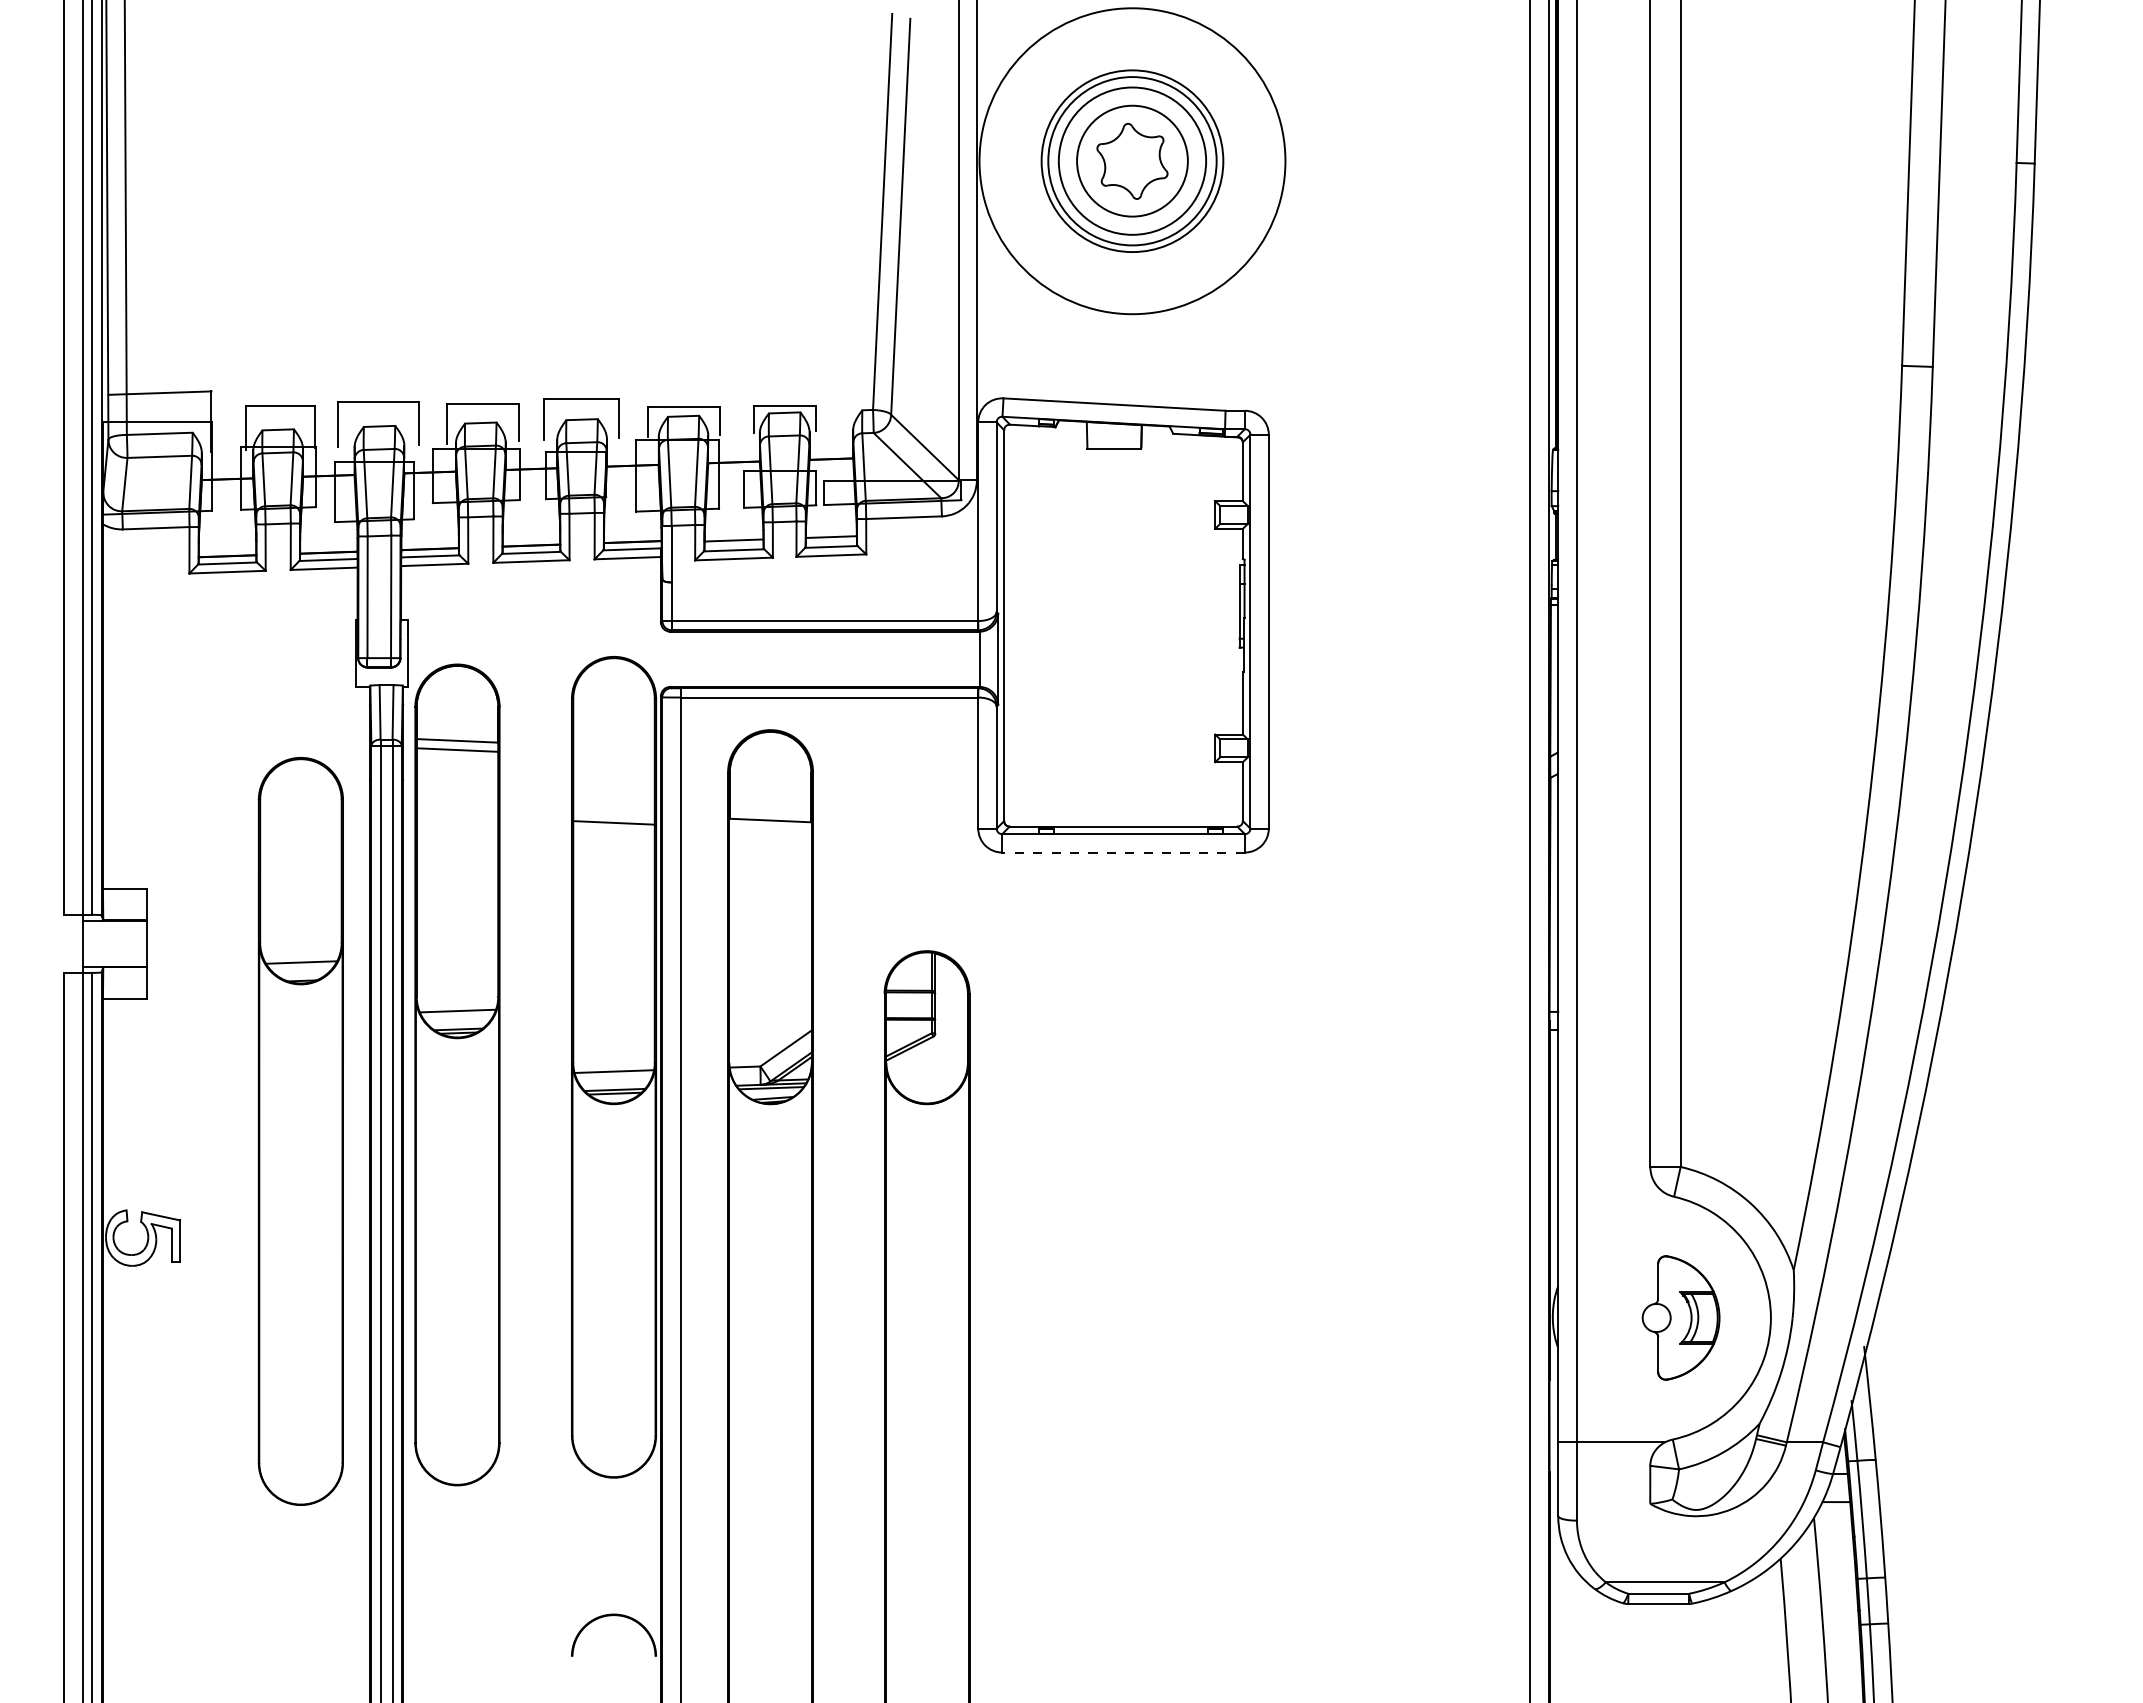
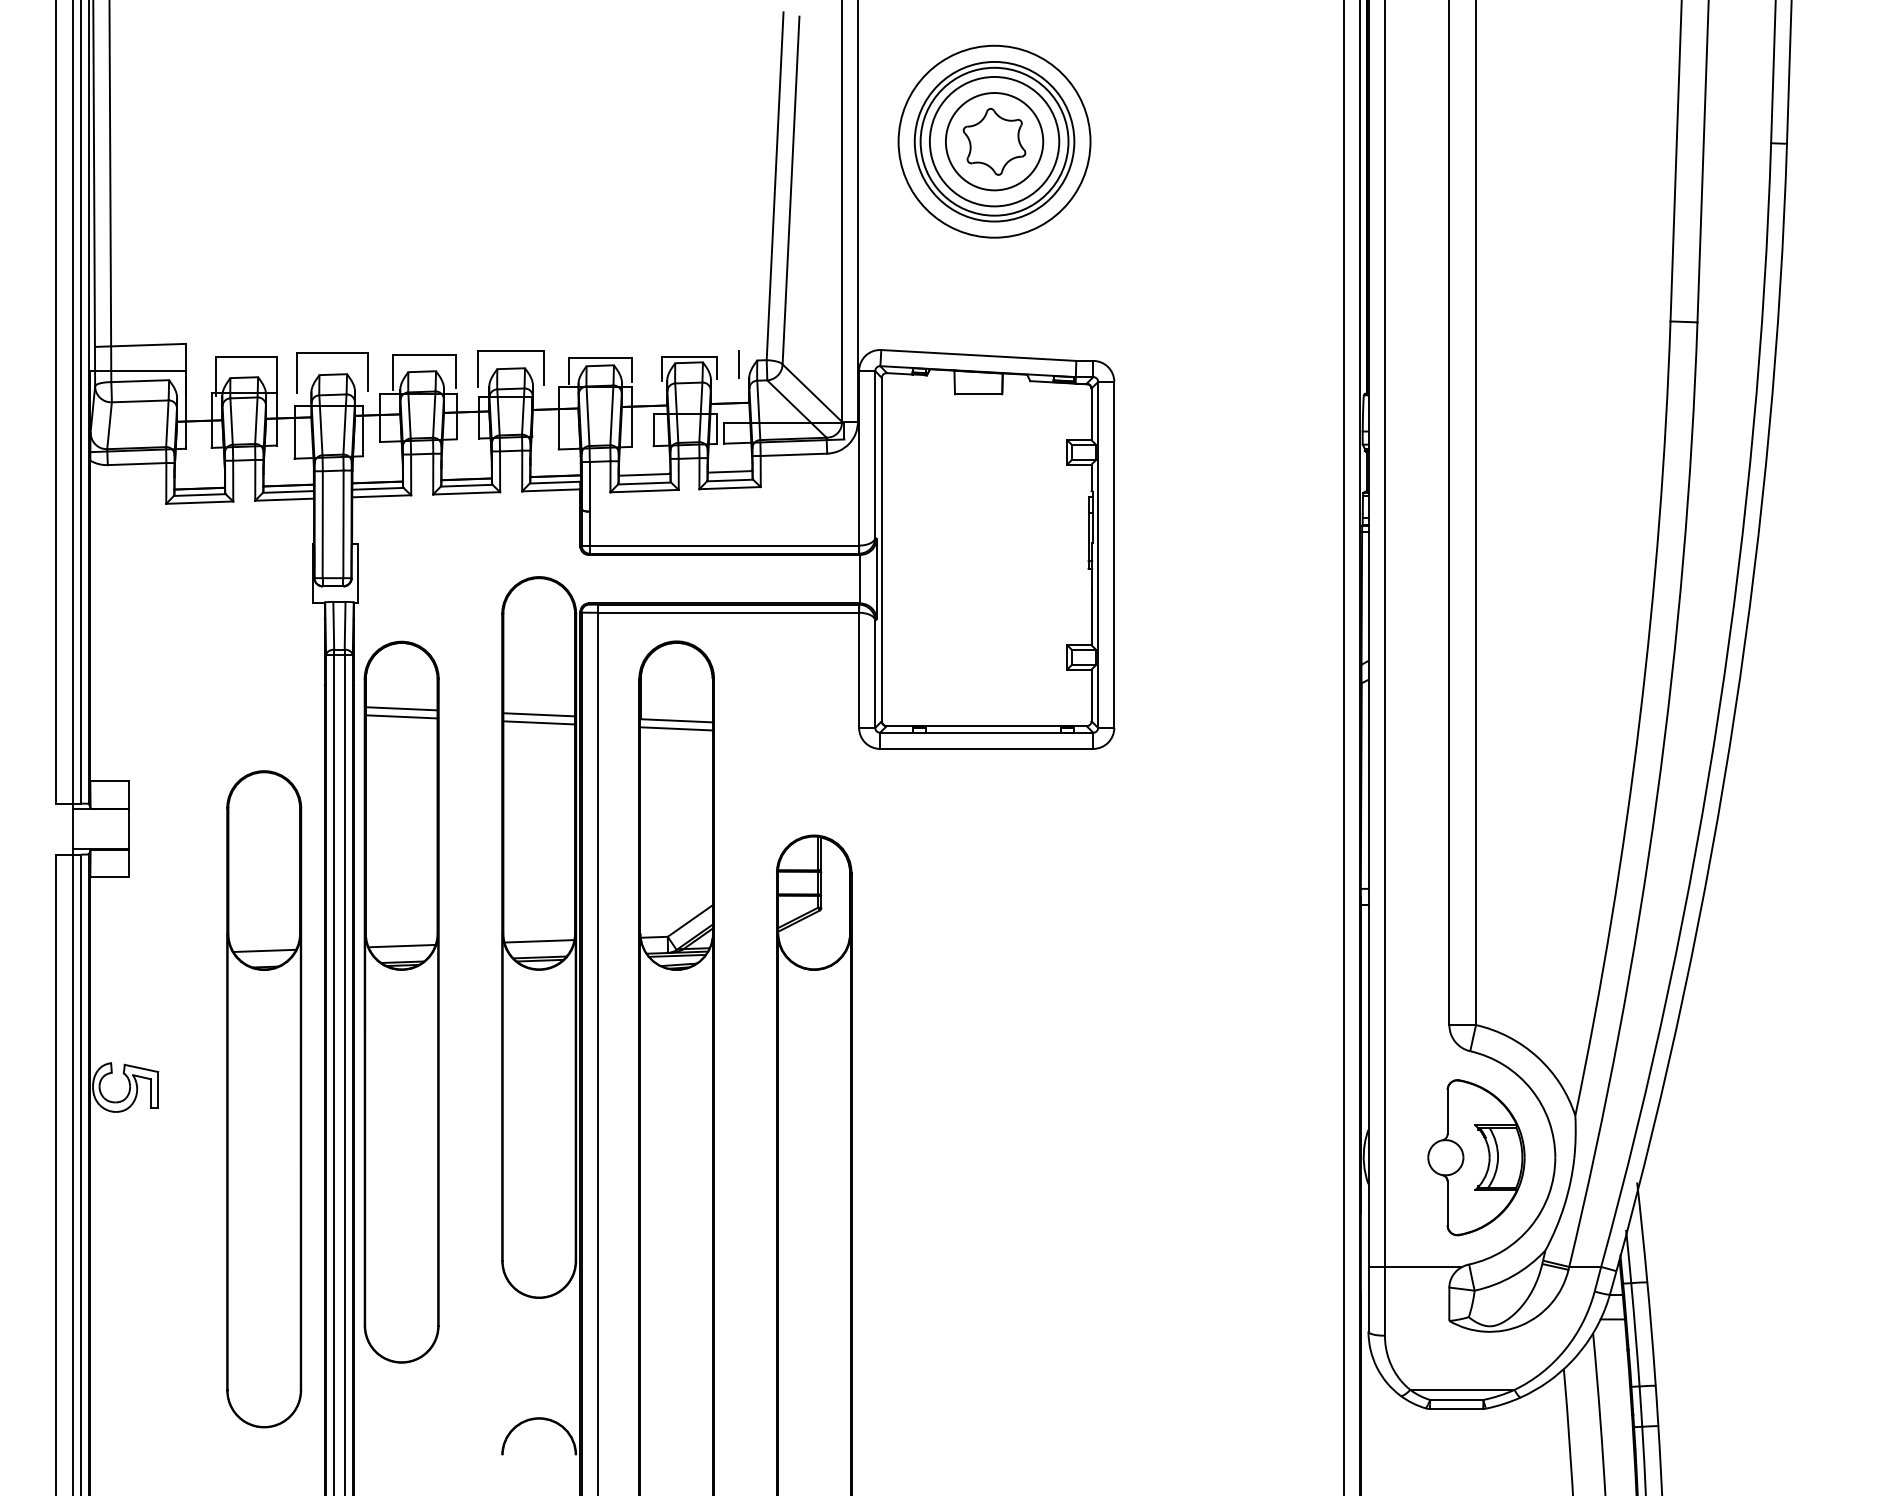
circle: (1132, 160) -> (994, 141), size x0.71
line: (840, 414) -> (738, 364), added
line: (613, 813) -> (538, 714), added
line: (770, 829) -> (676, 728), added
line: (1123, 852) -> (986, 748), dashed -> solid
part: (457, 1074) -> (401, 1001), moved
part: (300, 1131) -> (263, 1099), moved
part: (1680, 1317) -> (1475, 1157), size x1.43

